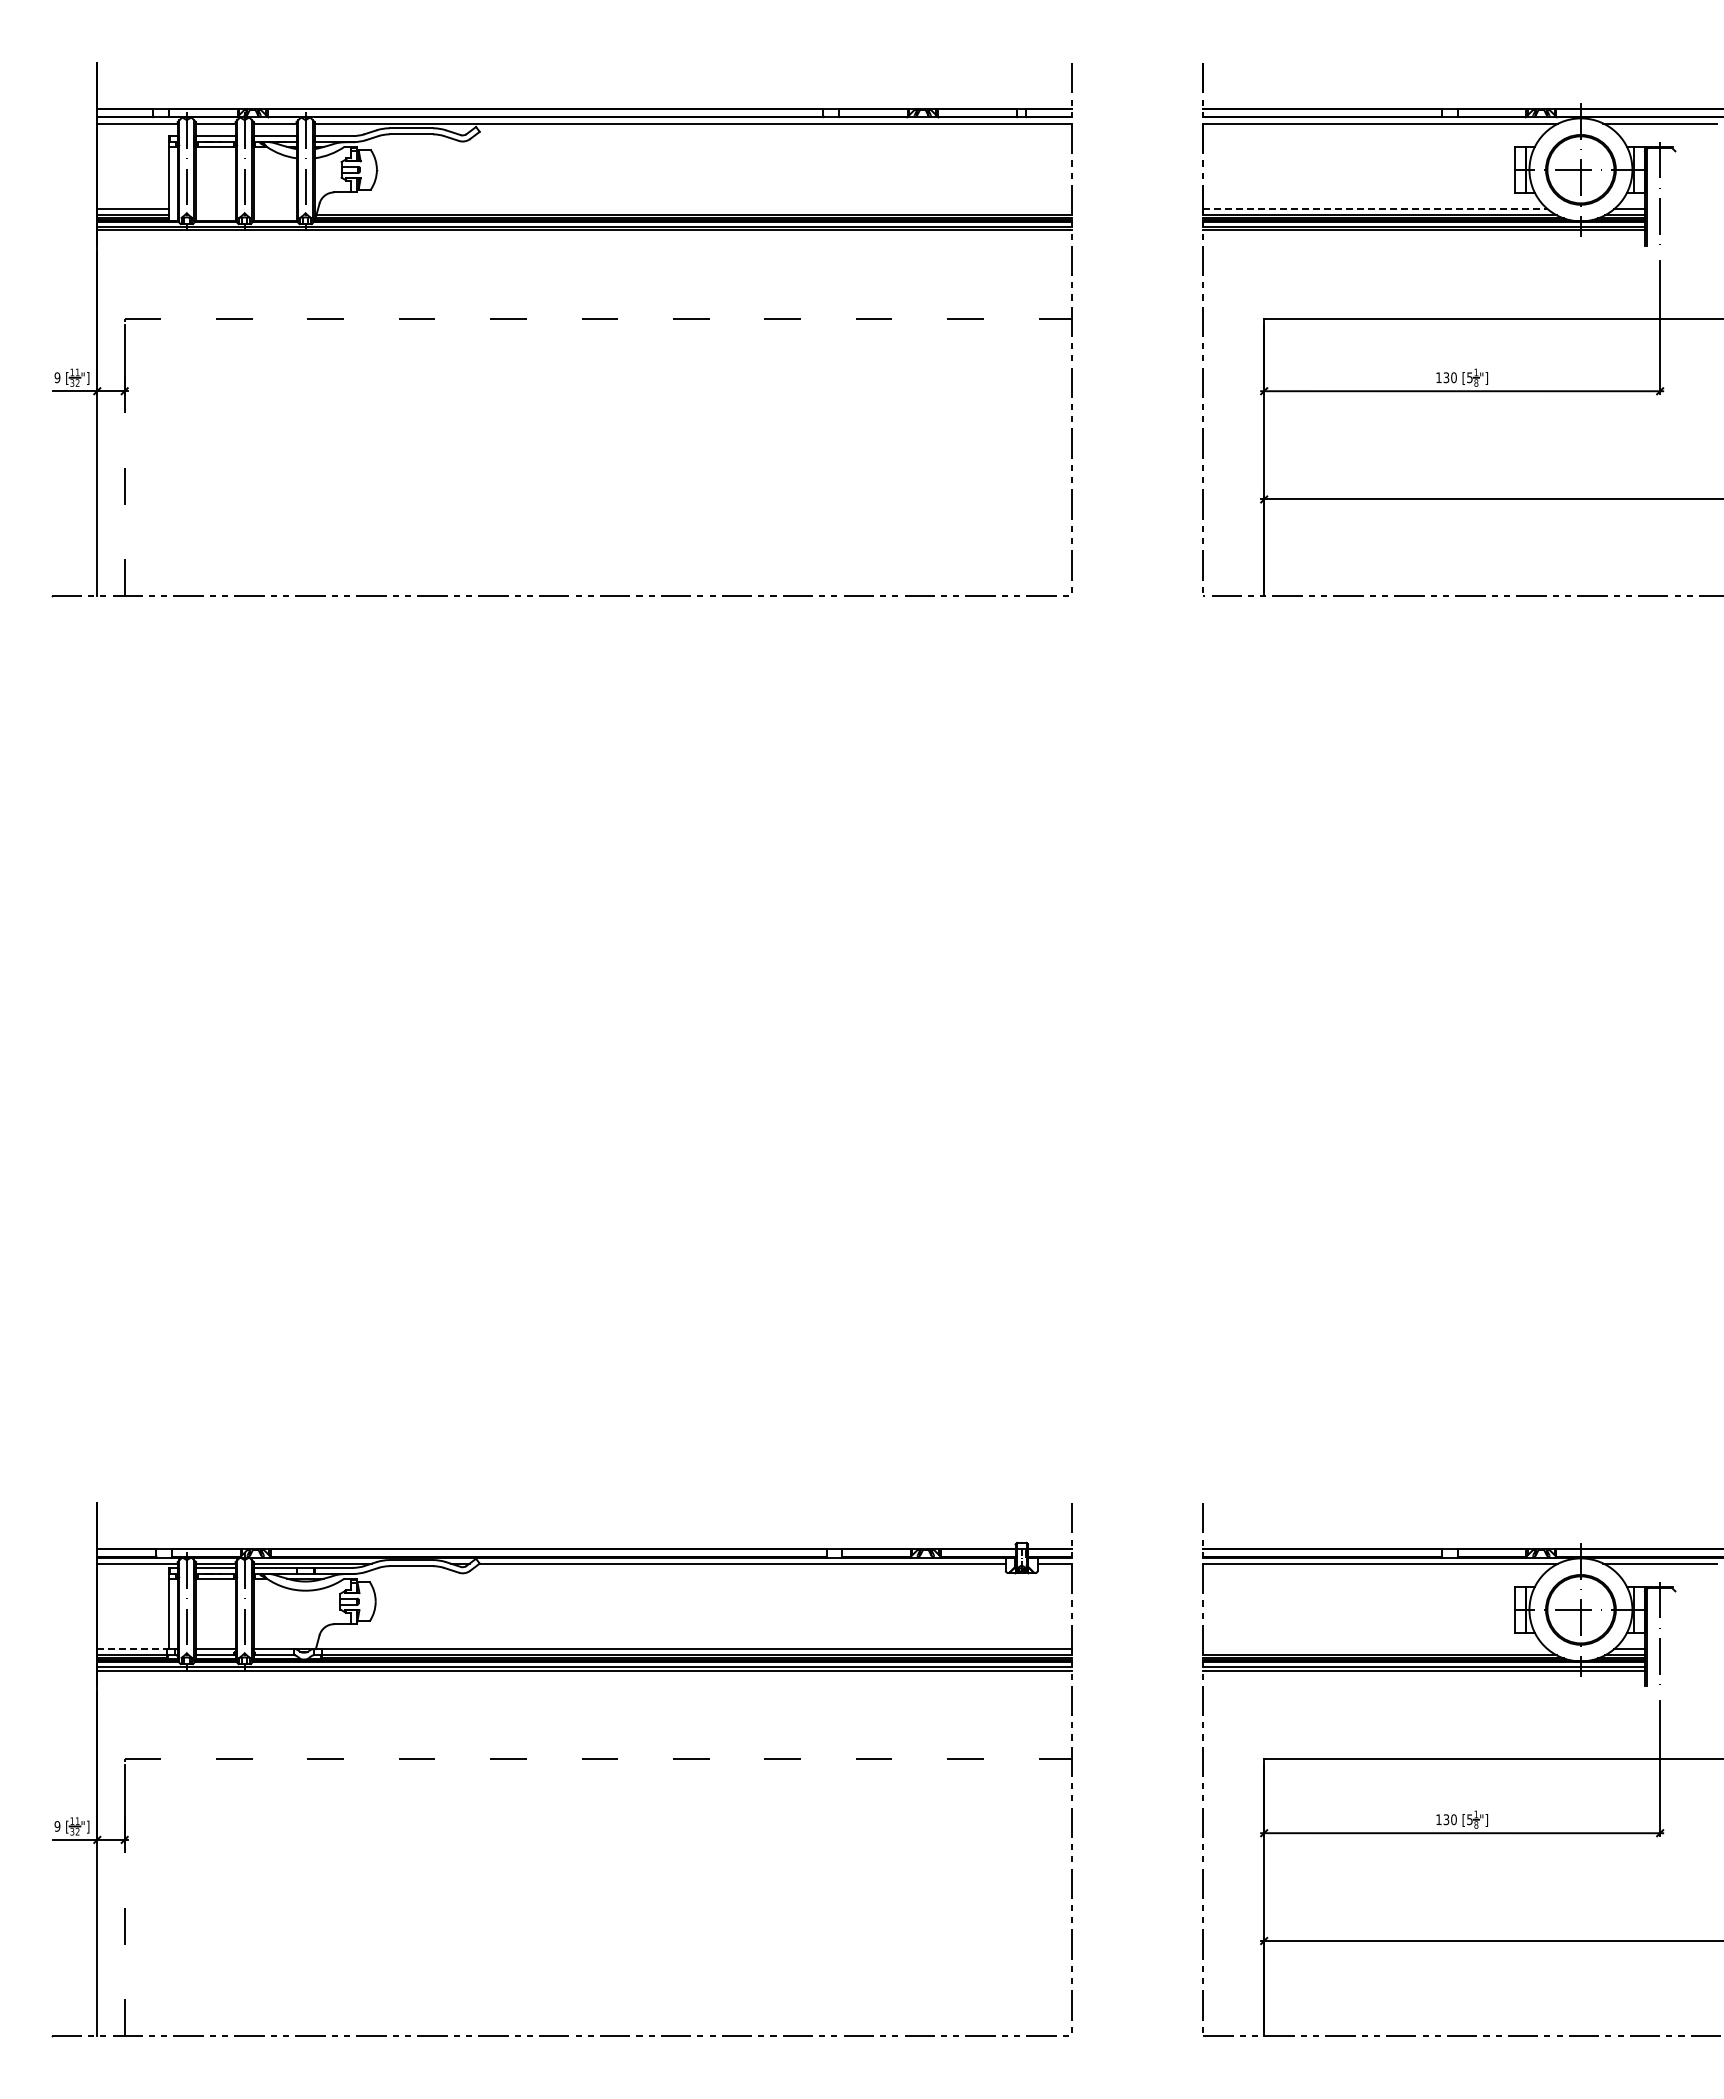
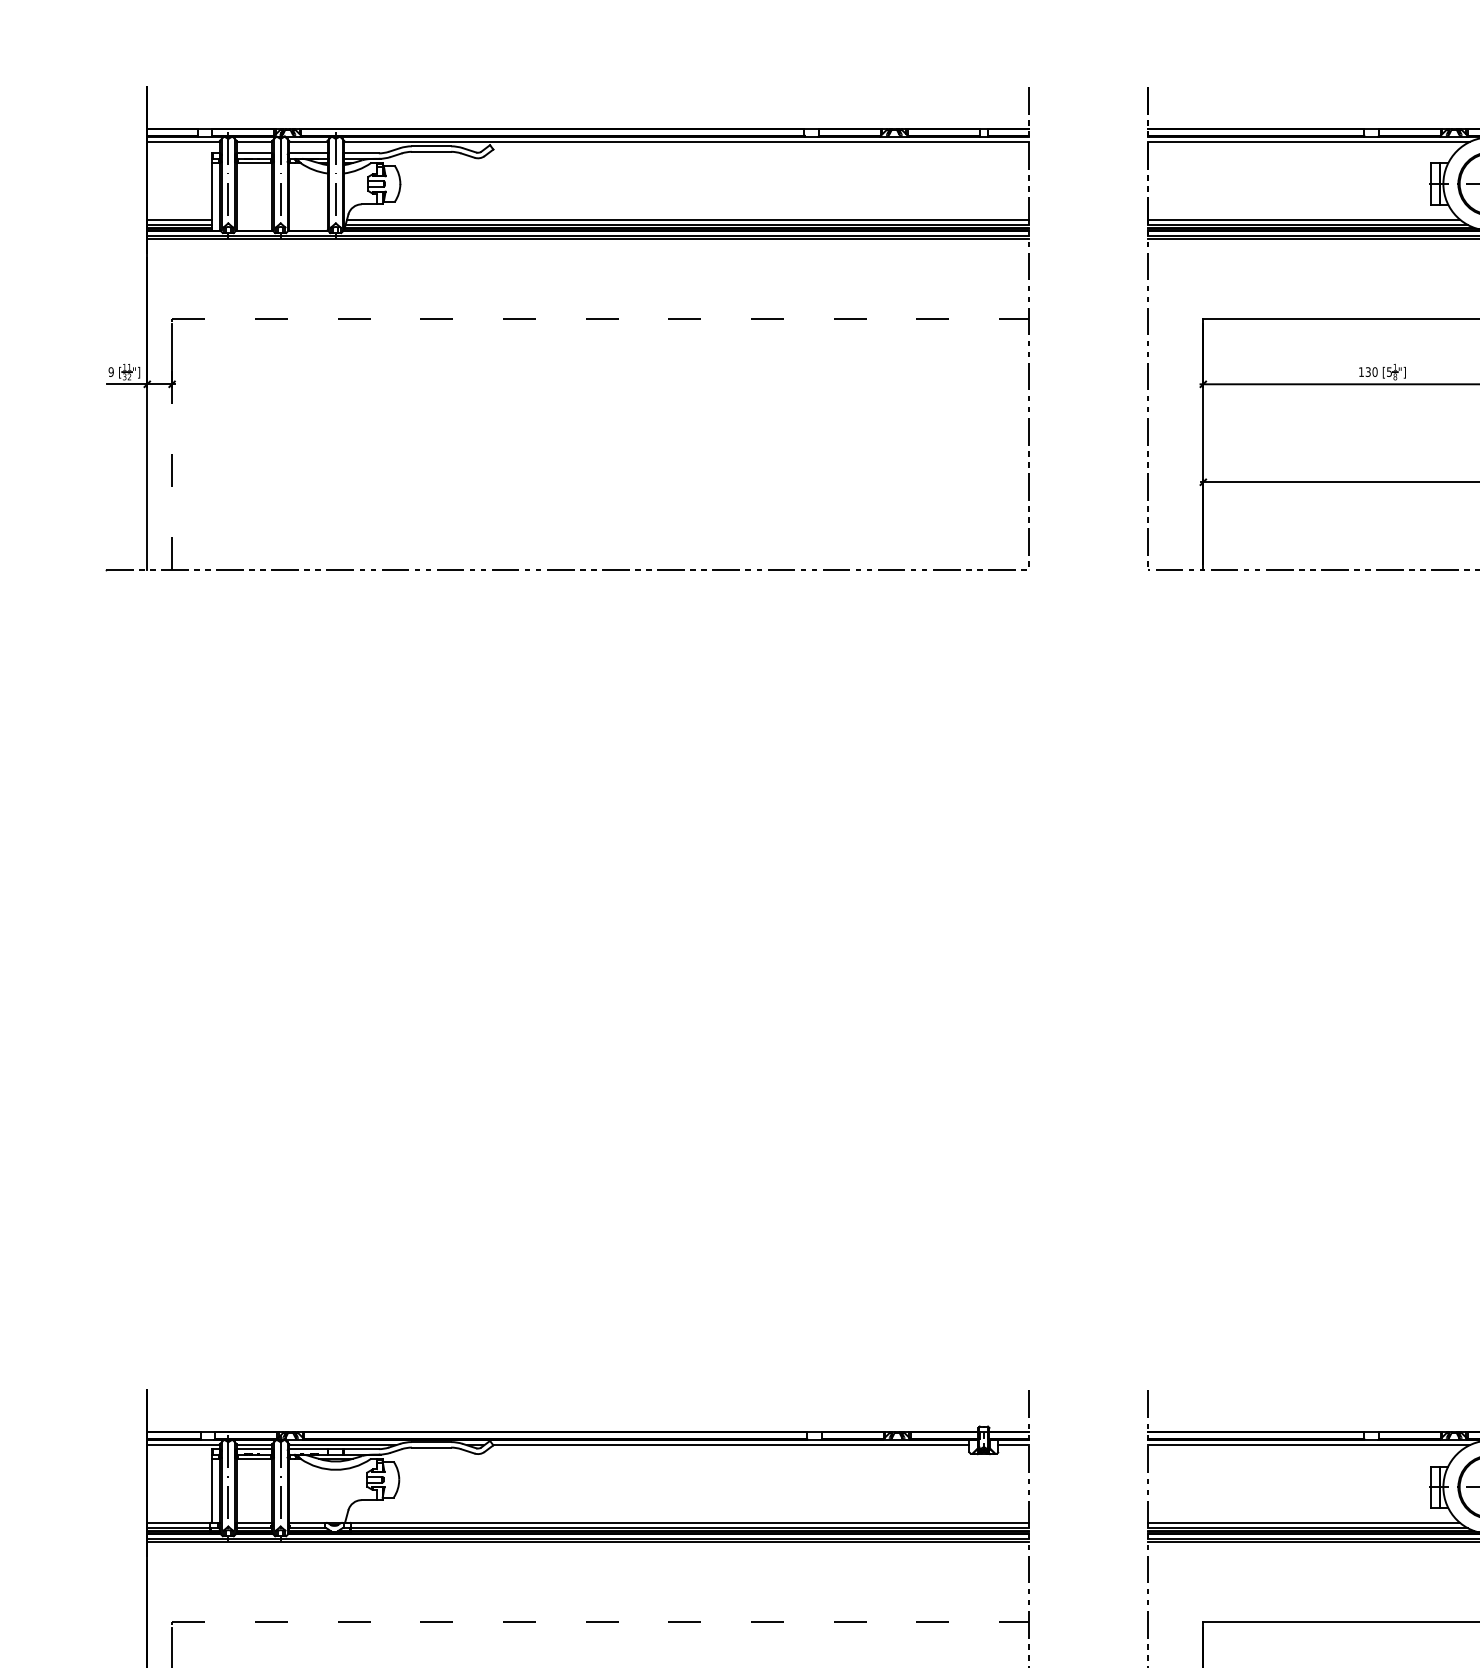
line: (695, 209) -> (688, 219), added
line: (1375, 209) -> (1304, 219), dashed -> solid
line: (132, 1649) -> (179, 1523), dashed -> solid
line: (1375, 1649) -> (1304, 1523), added

